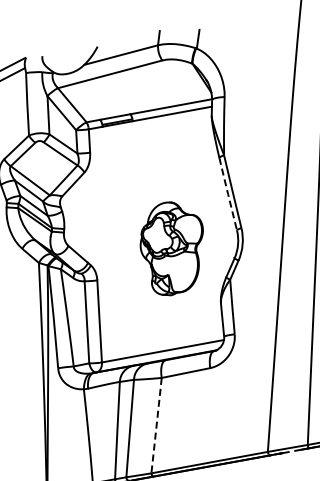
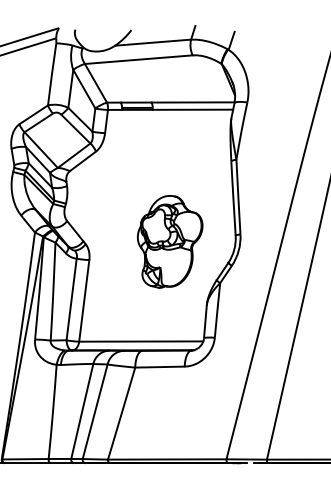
line: (228, 194) -> (233, 198), dashed -> solid
line: (156, 425) -> (121, 413), dashed -> solid

